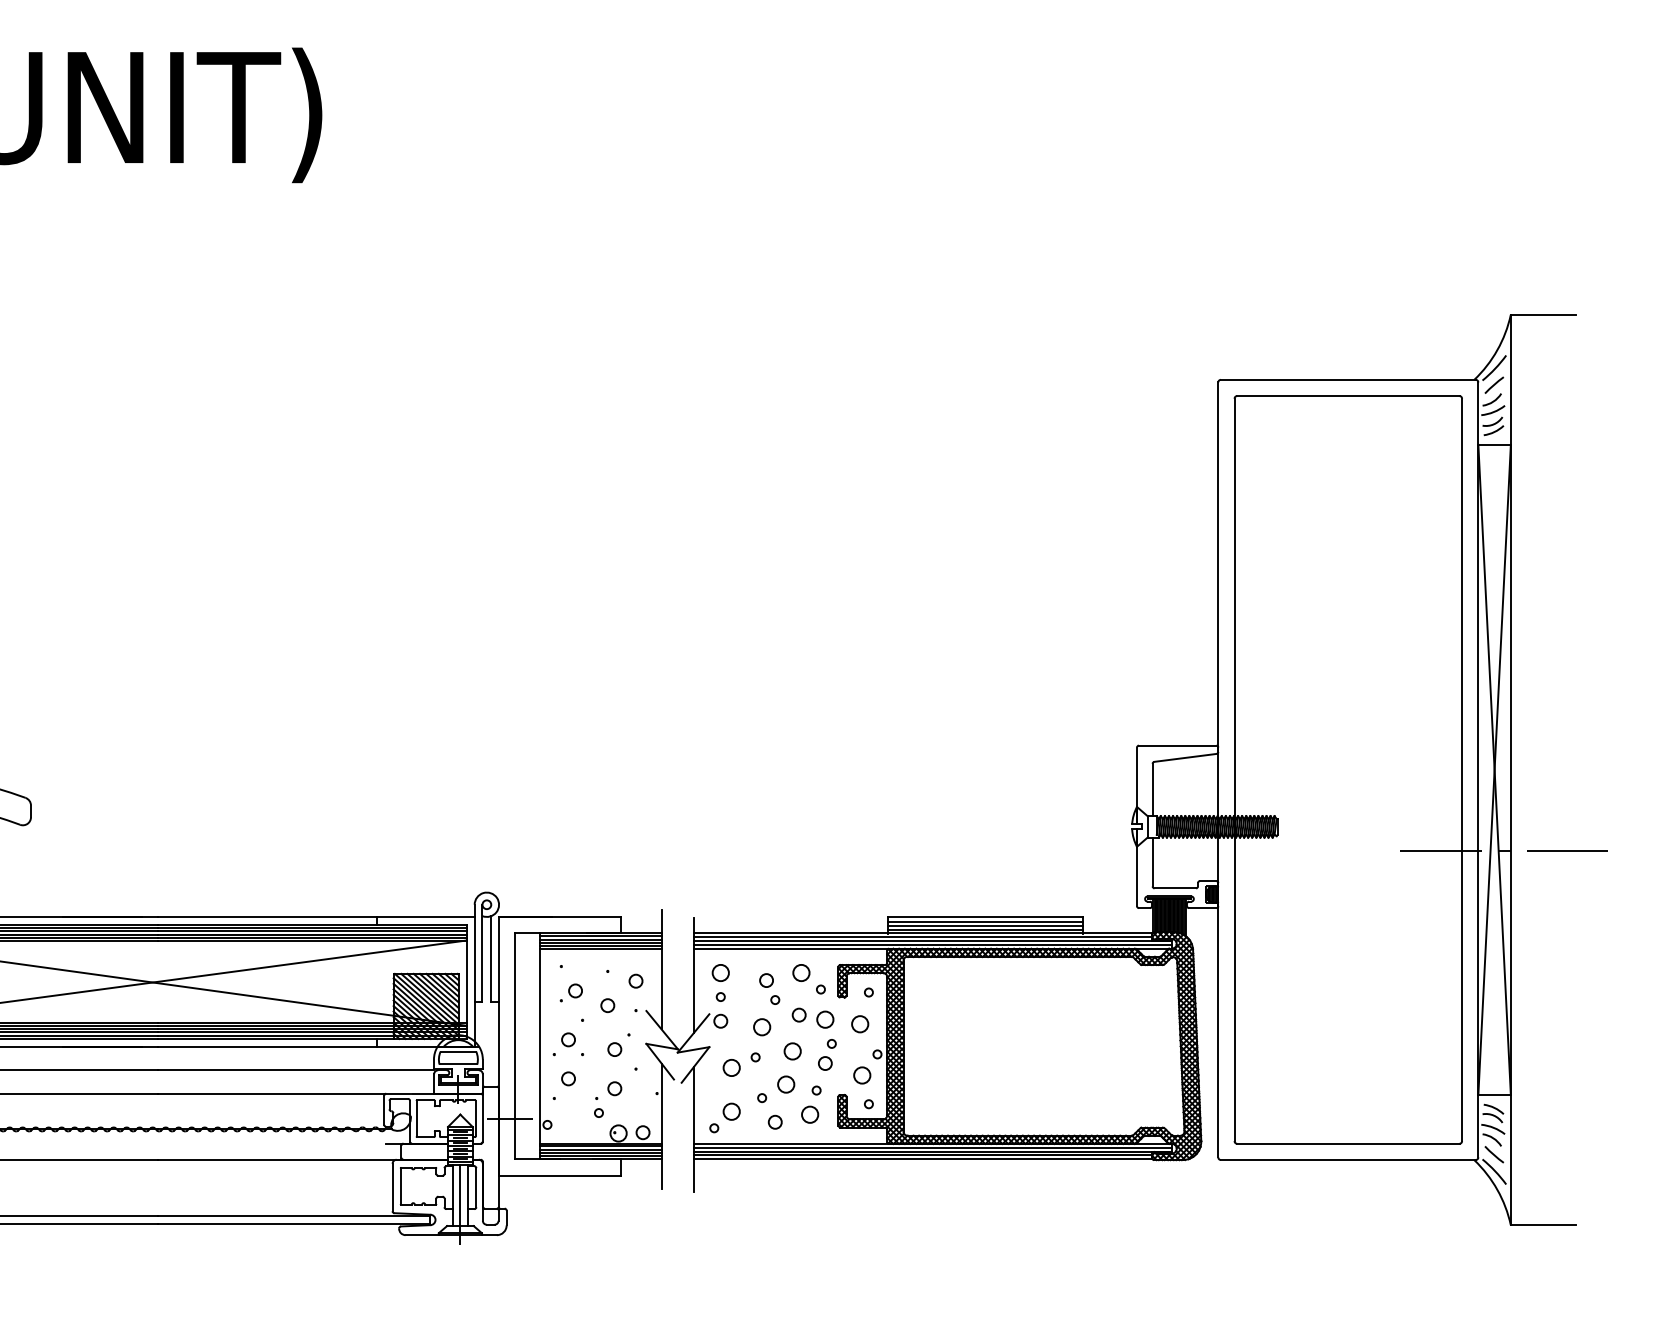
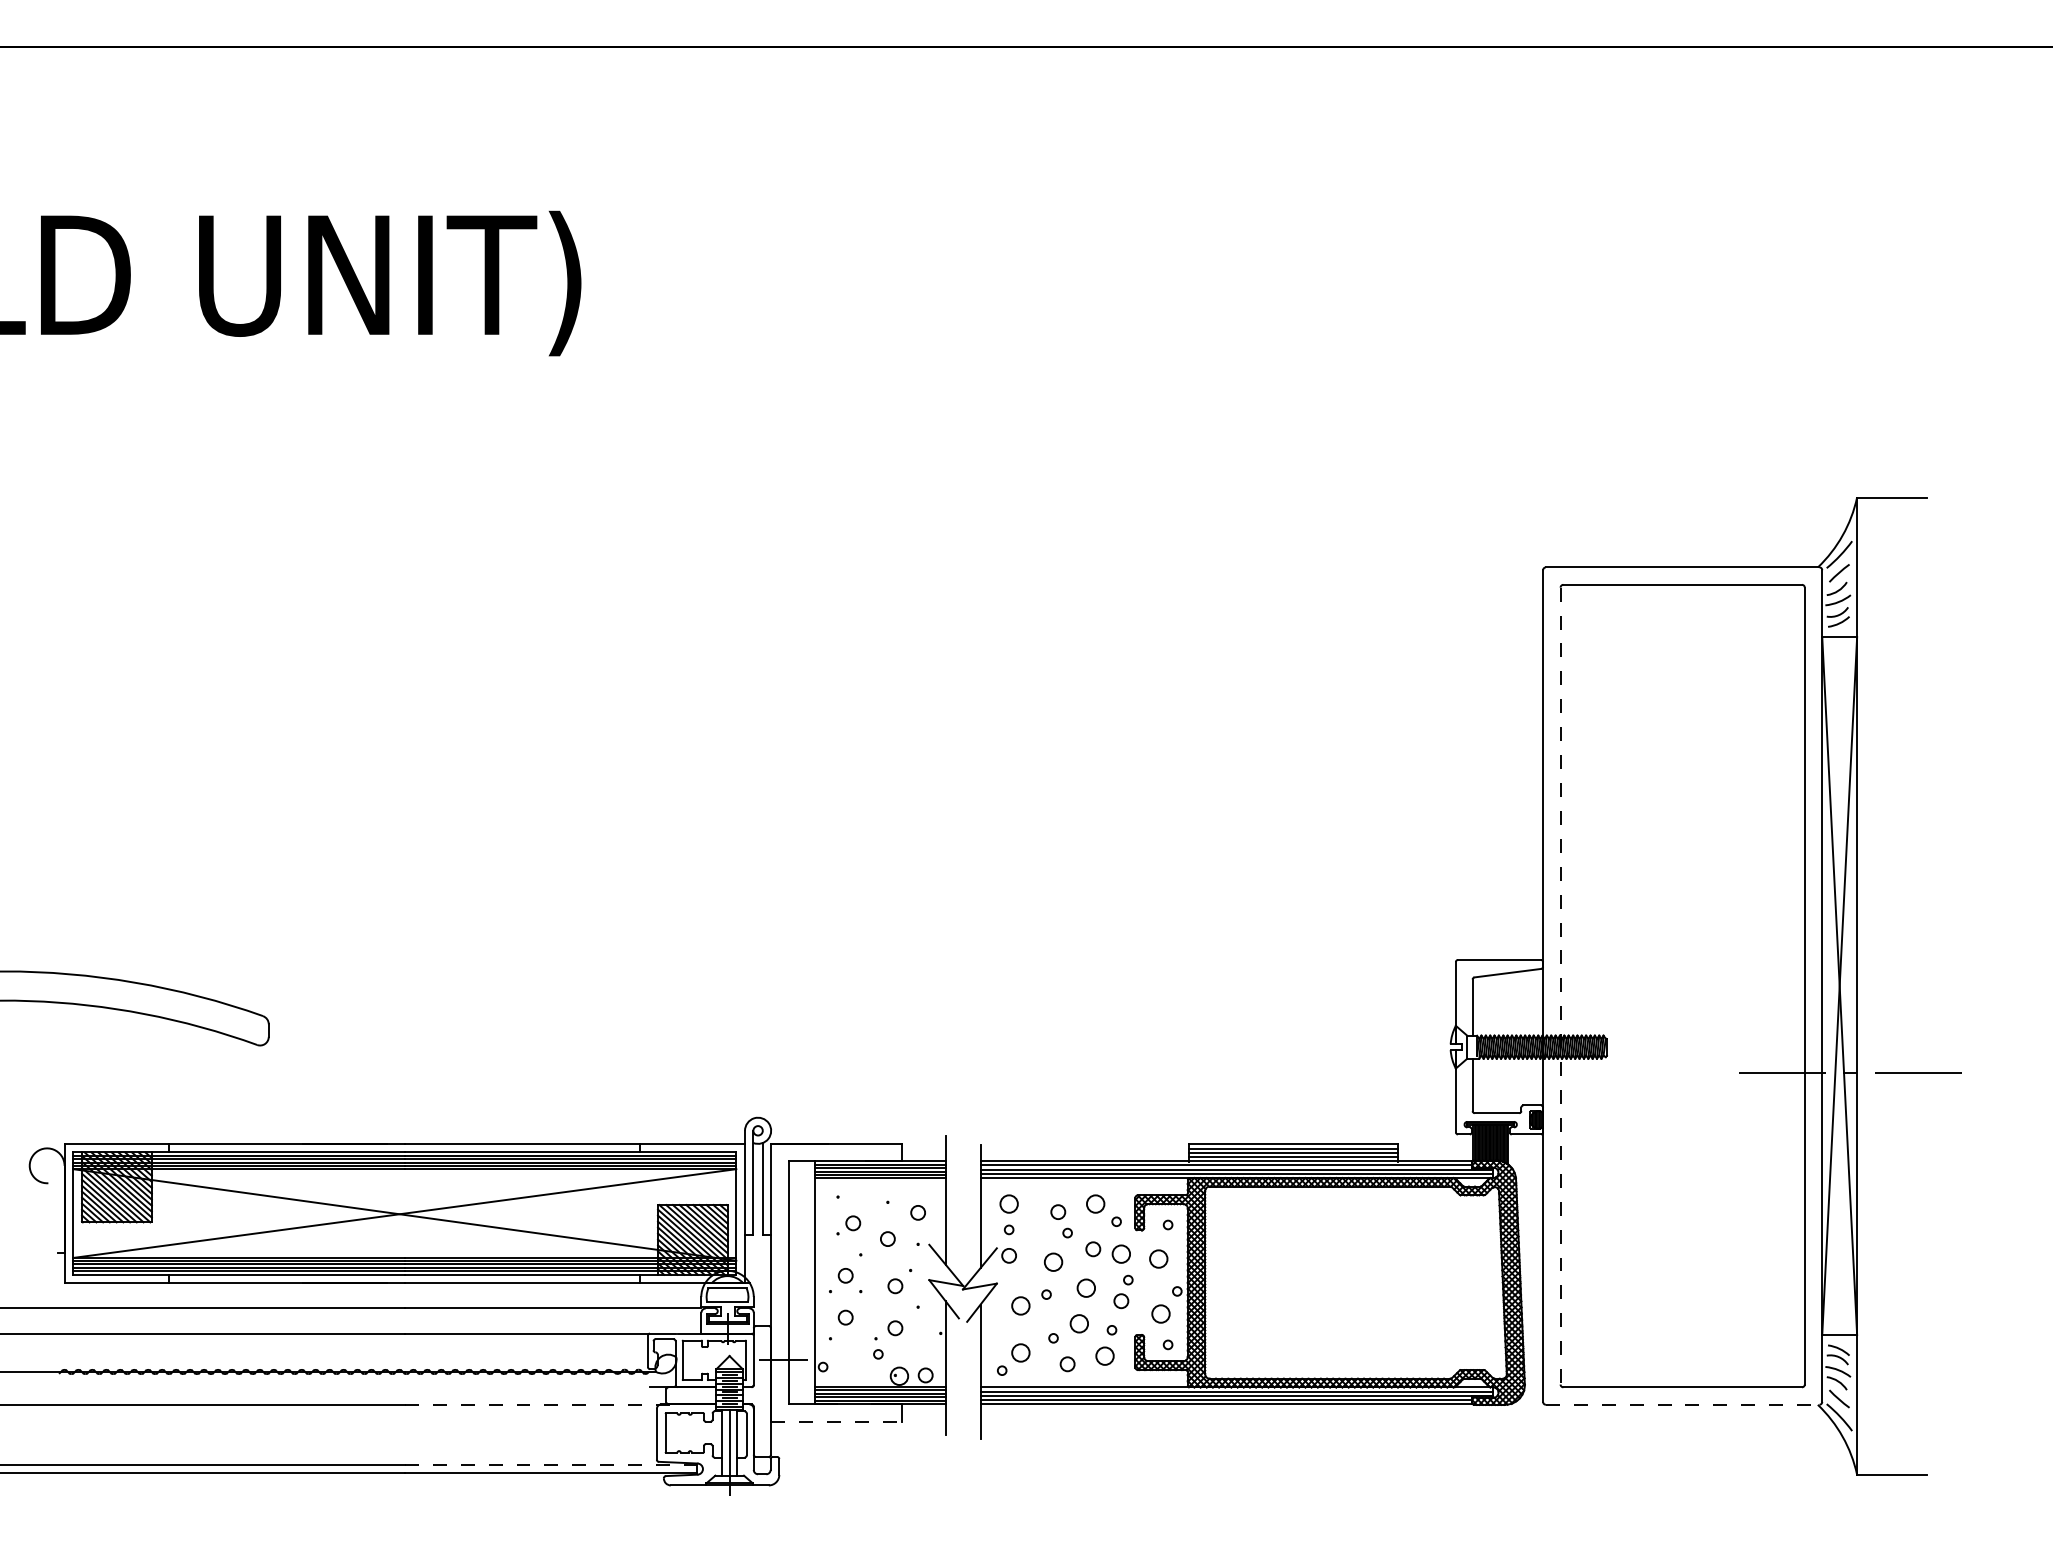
line: (1234, 770) -> (1560, 986), solid -> dashed
line: (287, 1159) -> (544, 1404), solid -> dashed
line: (1348, 1159) -> (1682, 1404), solid -> dashed
line: (560, 1175) -> (837, 1421), solid -> dashed
line: (293, 1215) -> (550, 1464), solid -> dashed

